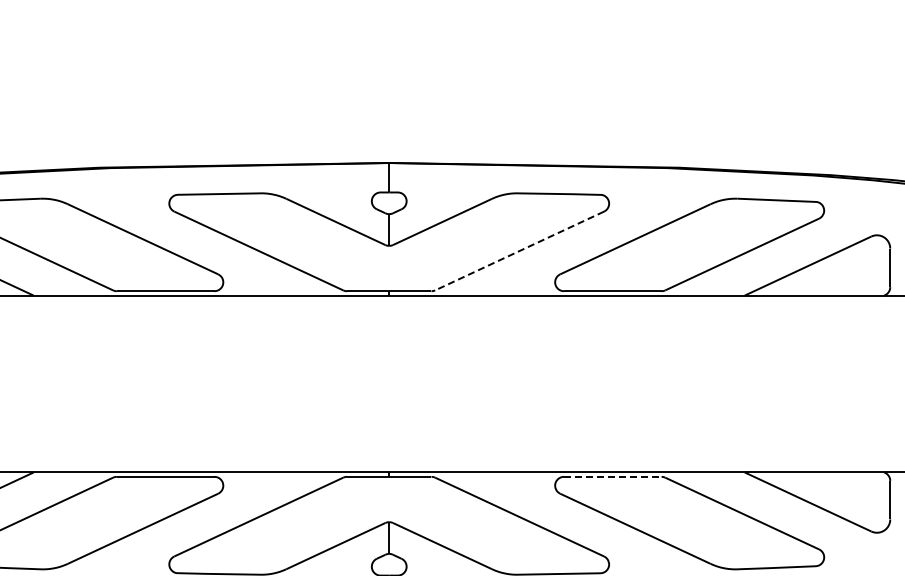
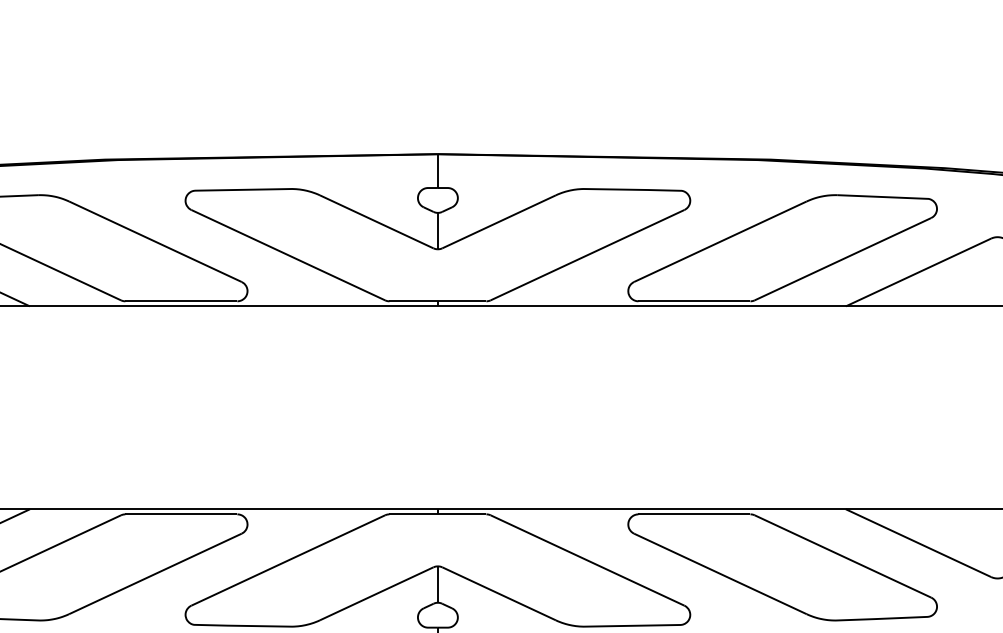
line: (519, 251) -> (587, 255), dashed -> solid
line: (612, 476) -> (694, 513), dashed -> solid

